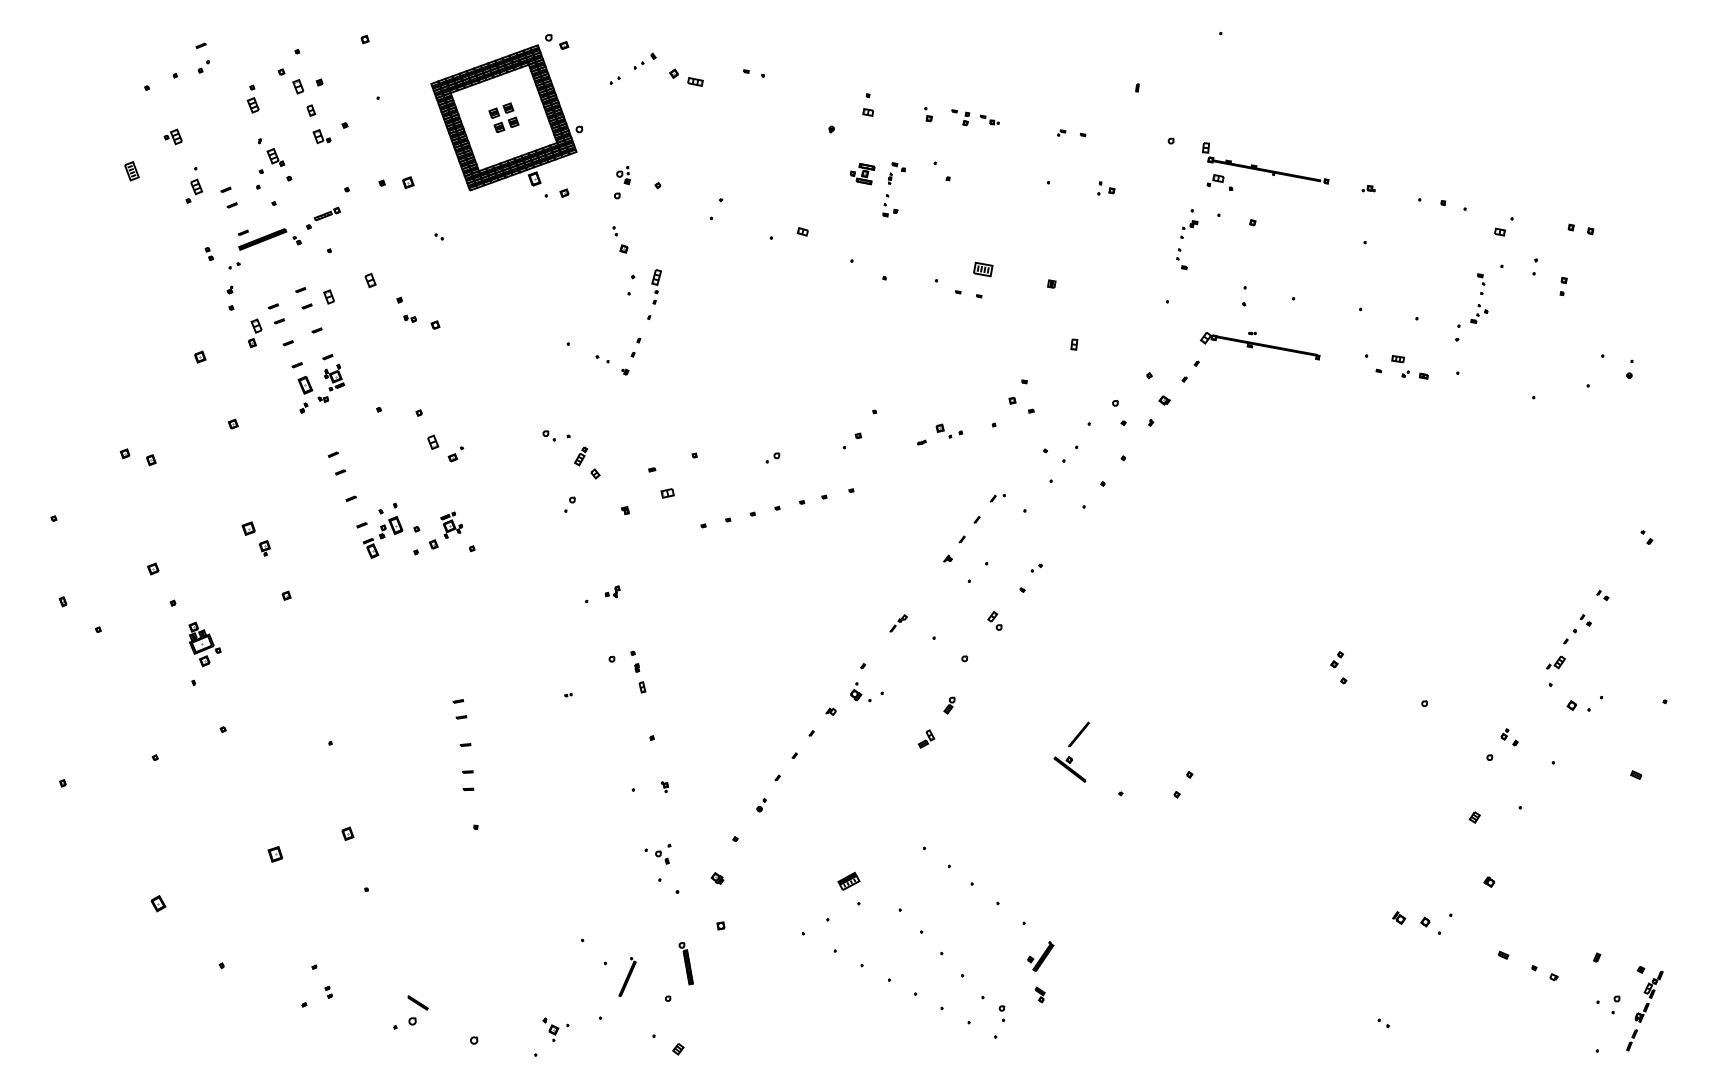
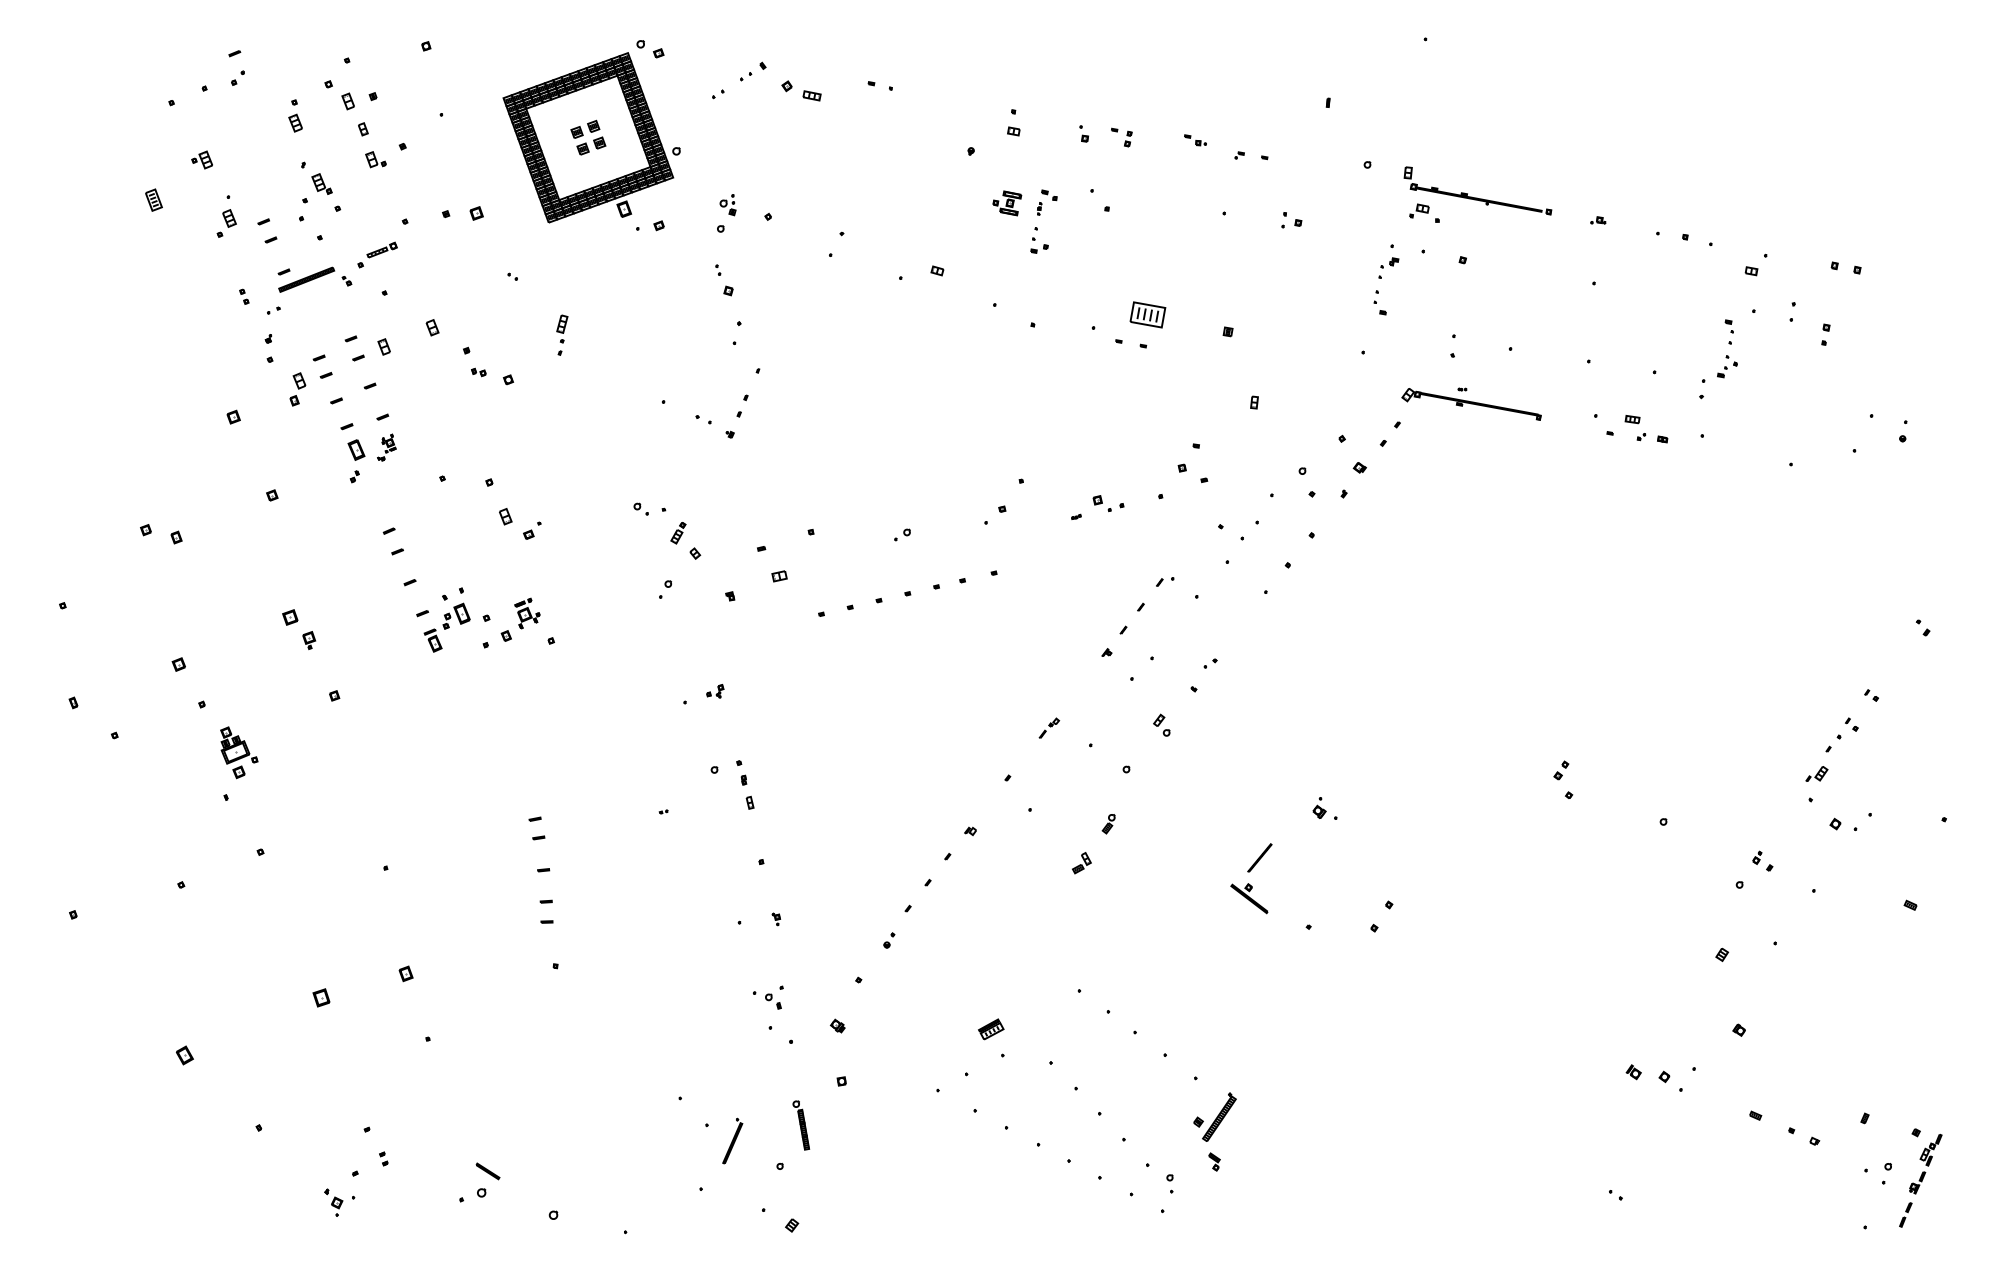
part: (989, 119) -> (1195, 139), moved
part: (983, 269) -> (1148, 314), size x1.6
part: (656, 286) -> (562, 334), moved
part: (331, 382) -> (386, 446), size x0.6
part: (860, 691) -> (1324, 807), moved
part: (1040, 956) -> (1214, 1117), size x1.4
part: (555, 1029) -> (339, 1202), moved

